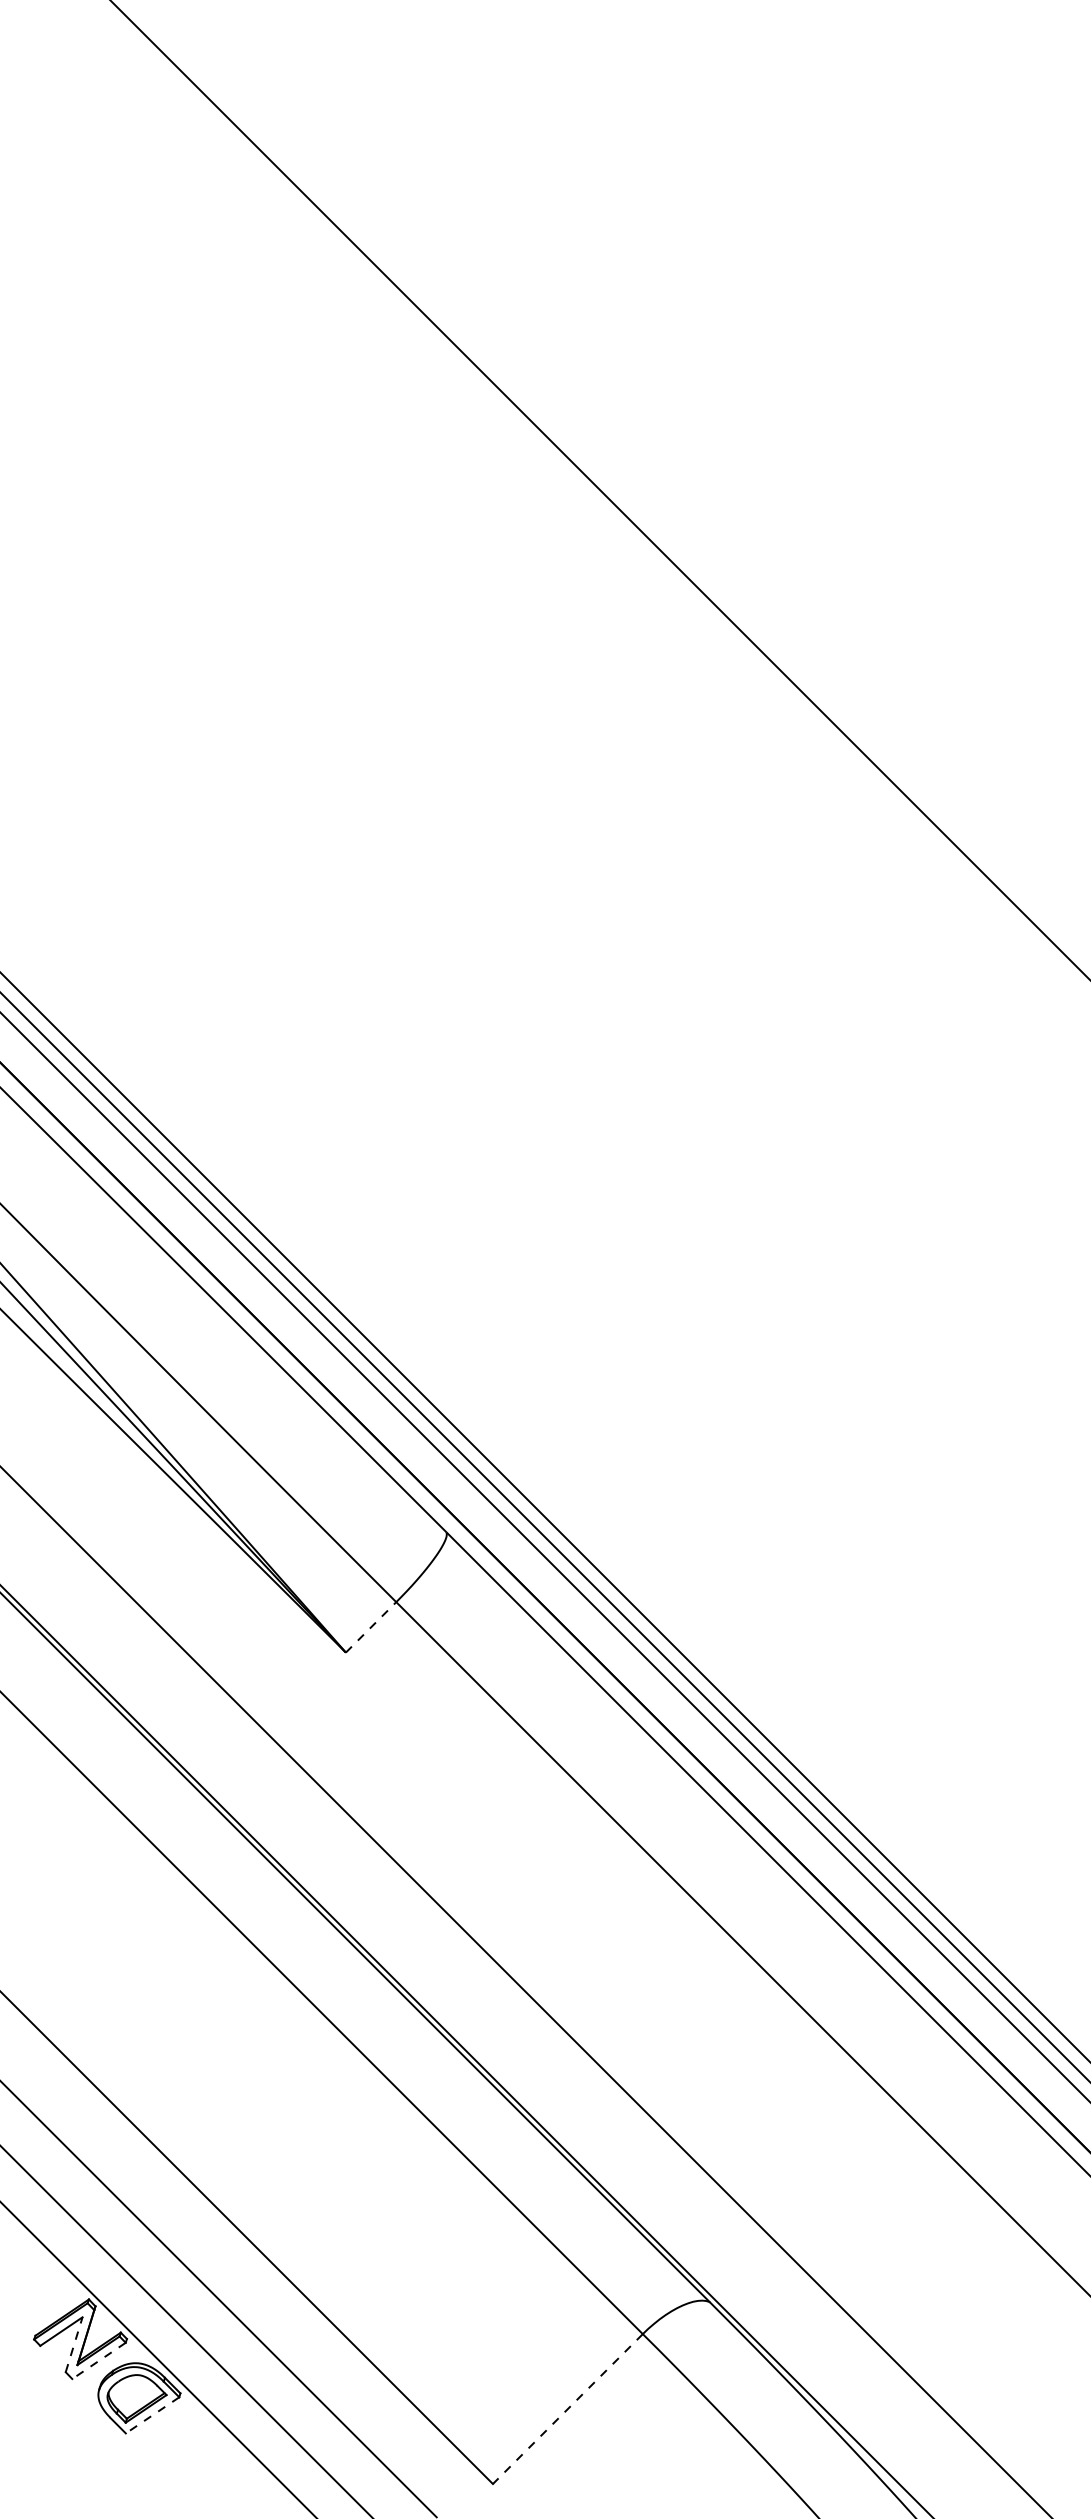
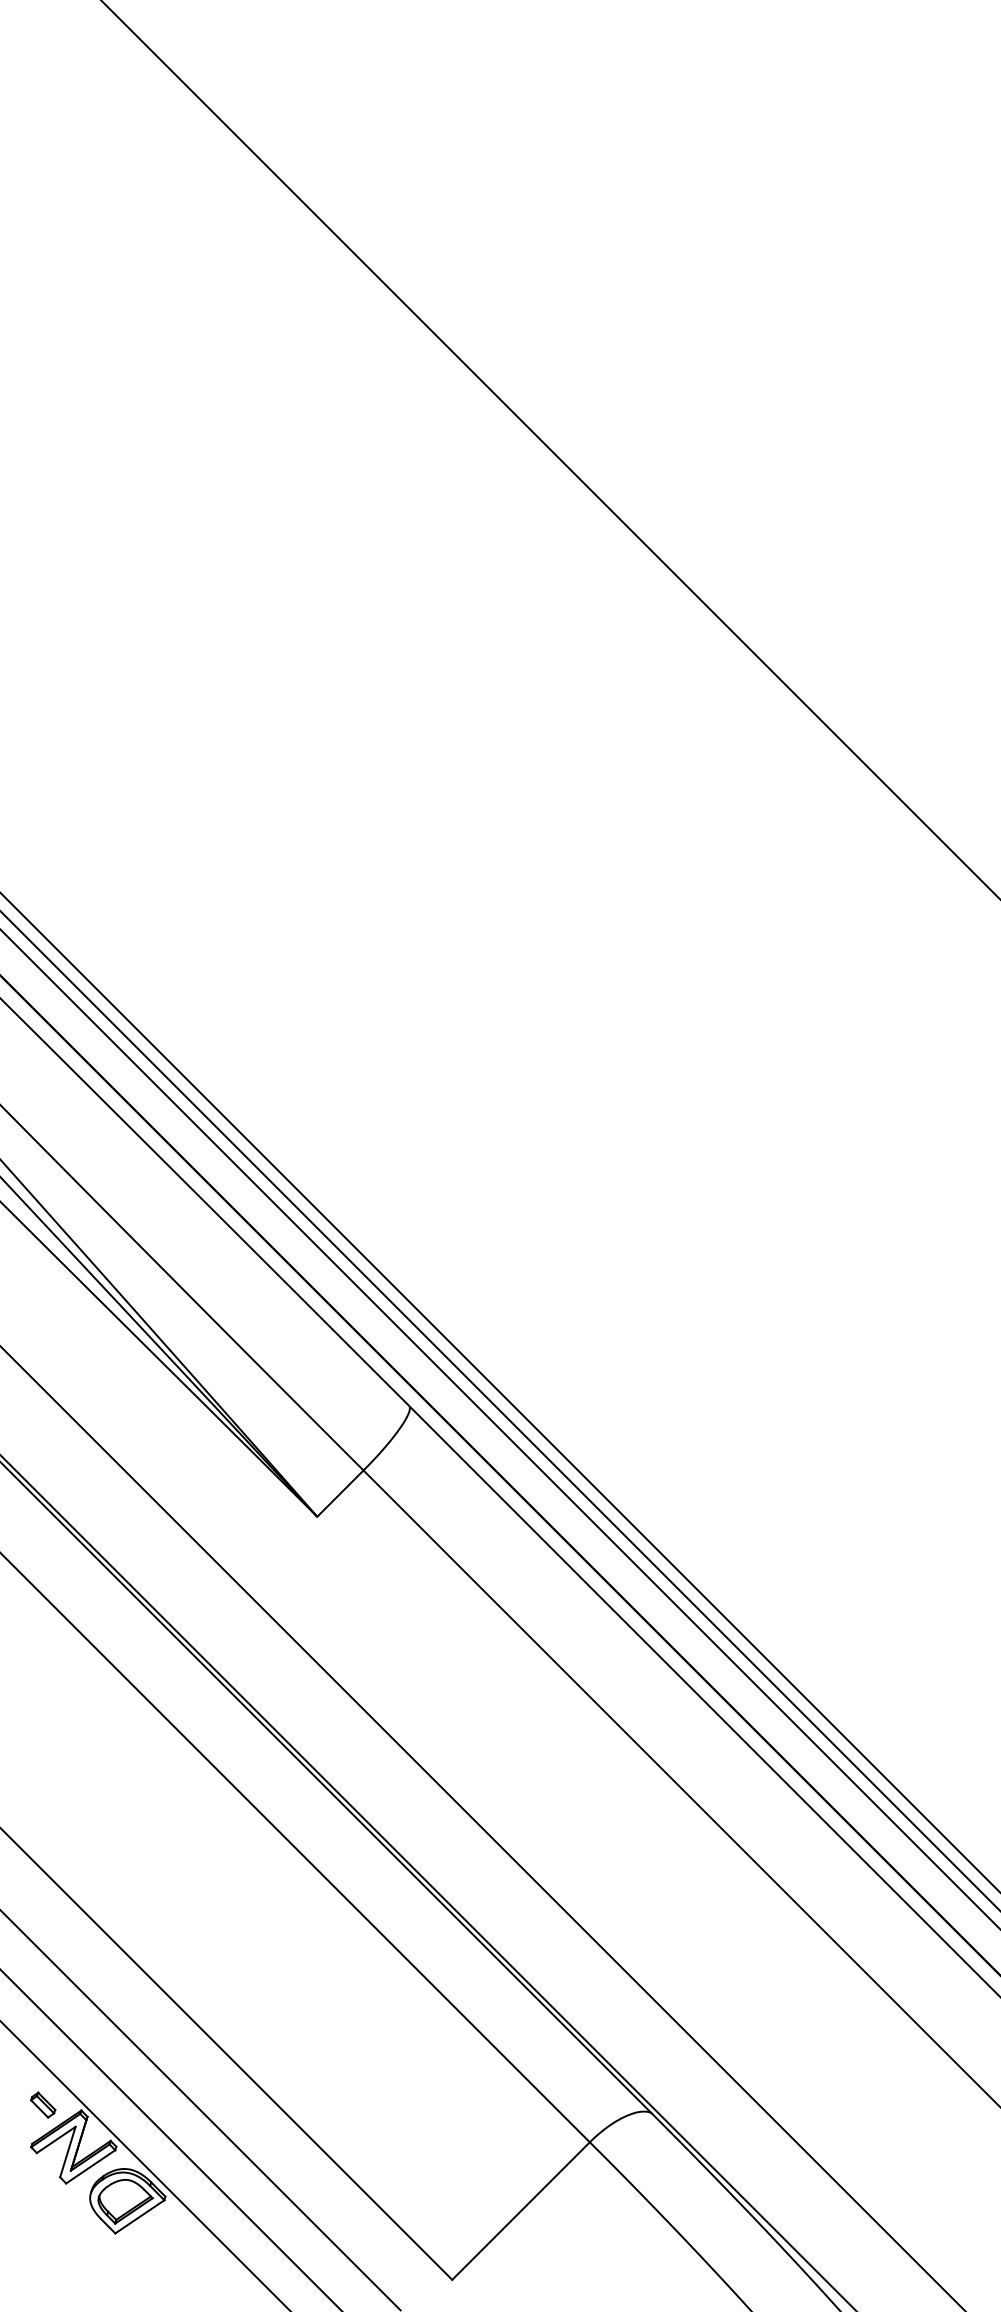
line: (371, 1627) -> (340, 1493), dashed -> solid
part: (46, 2293) -> (42, 2105), added
line: (74, 2344) -> (68, 2151), dashed -> solid
line: (98, 2361) -> (90, 2167), dashed -> solid
line: (567, 2409) -> (520, 2211), dashed -> solid
line: (152, 2415) -> (139, 2216), dashed -> solid

